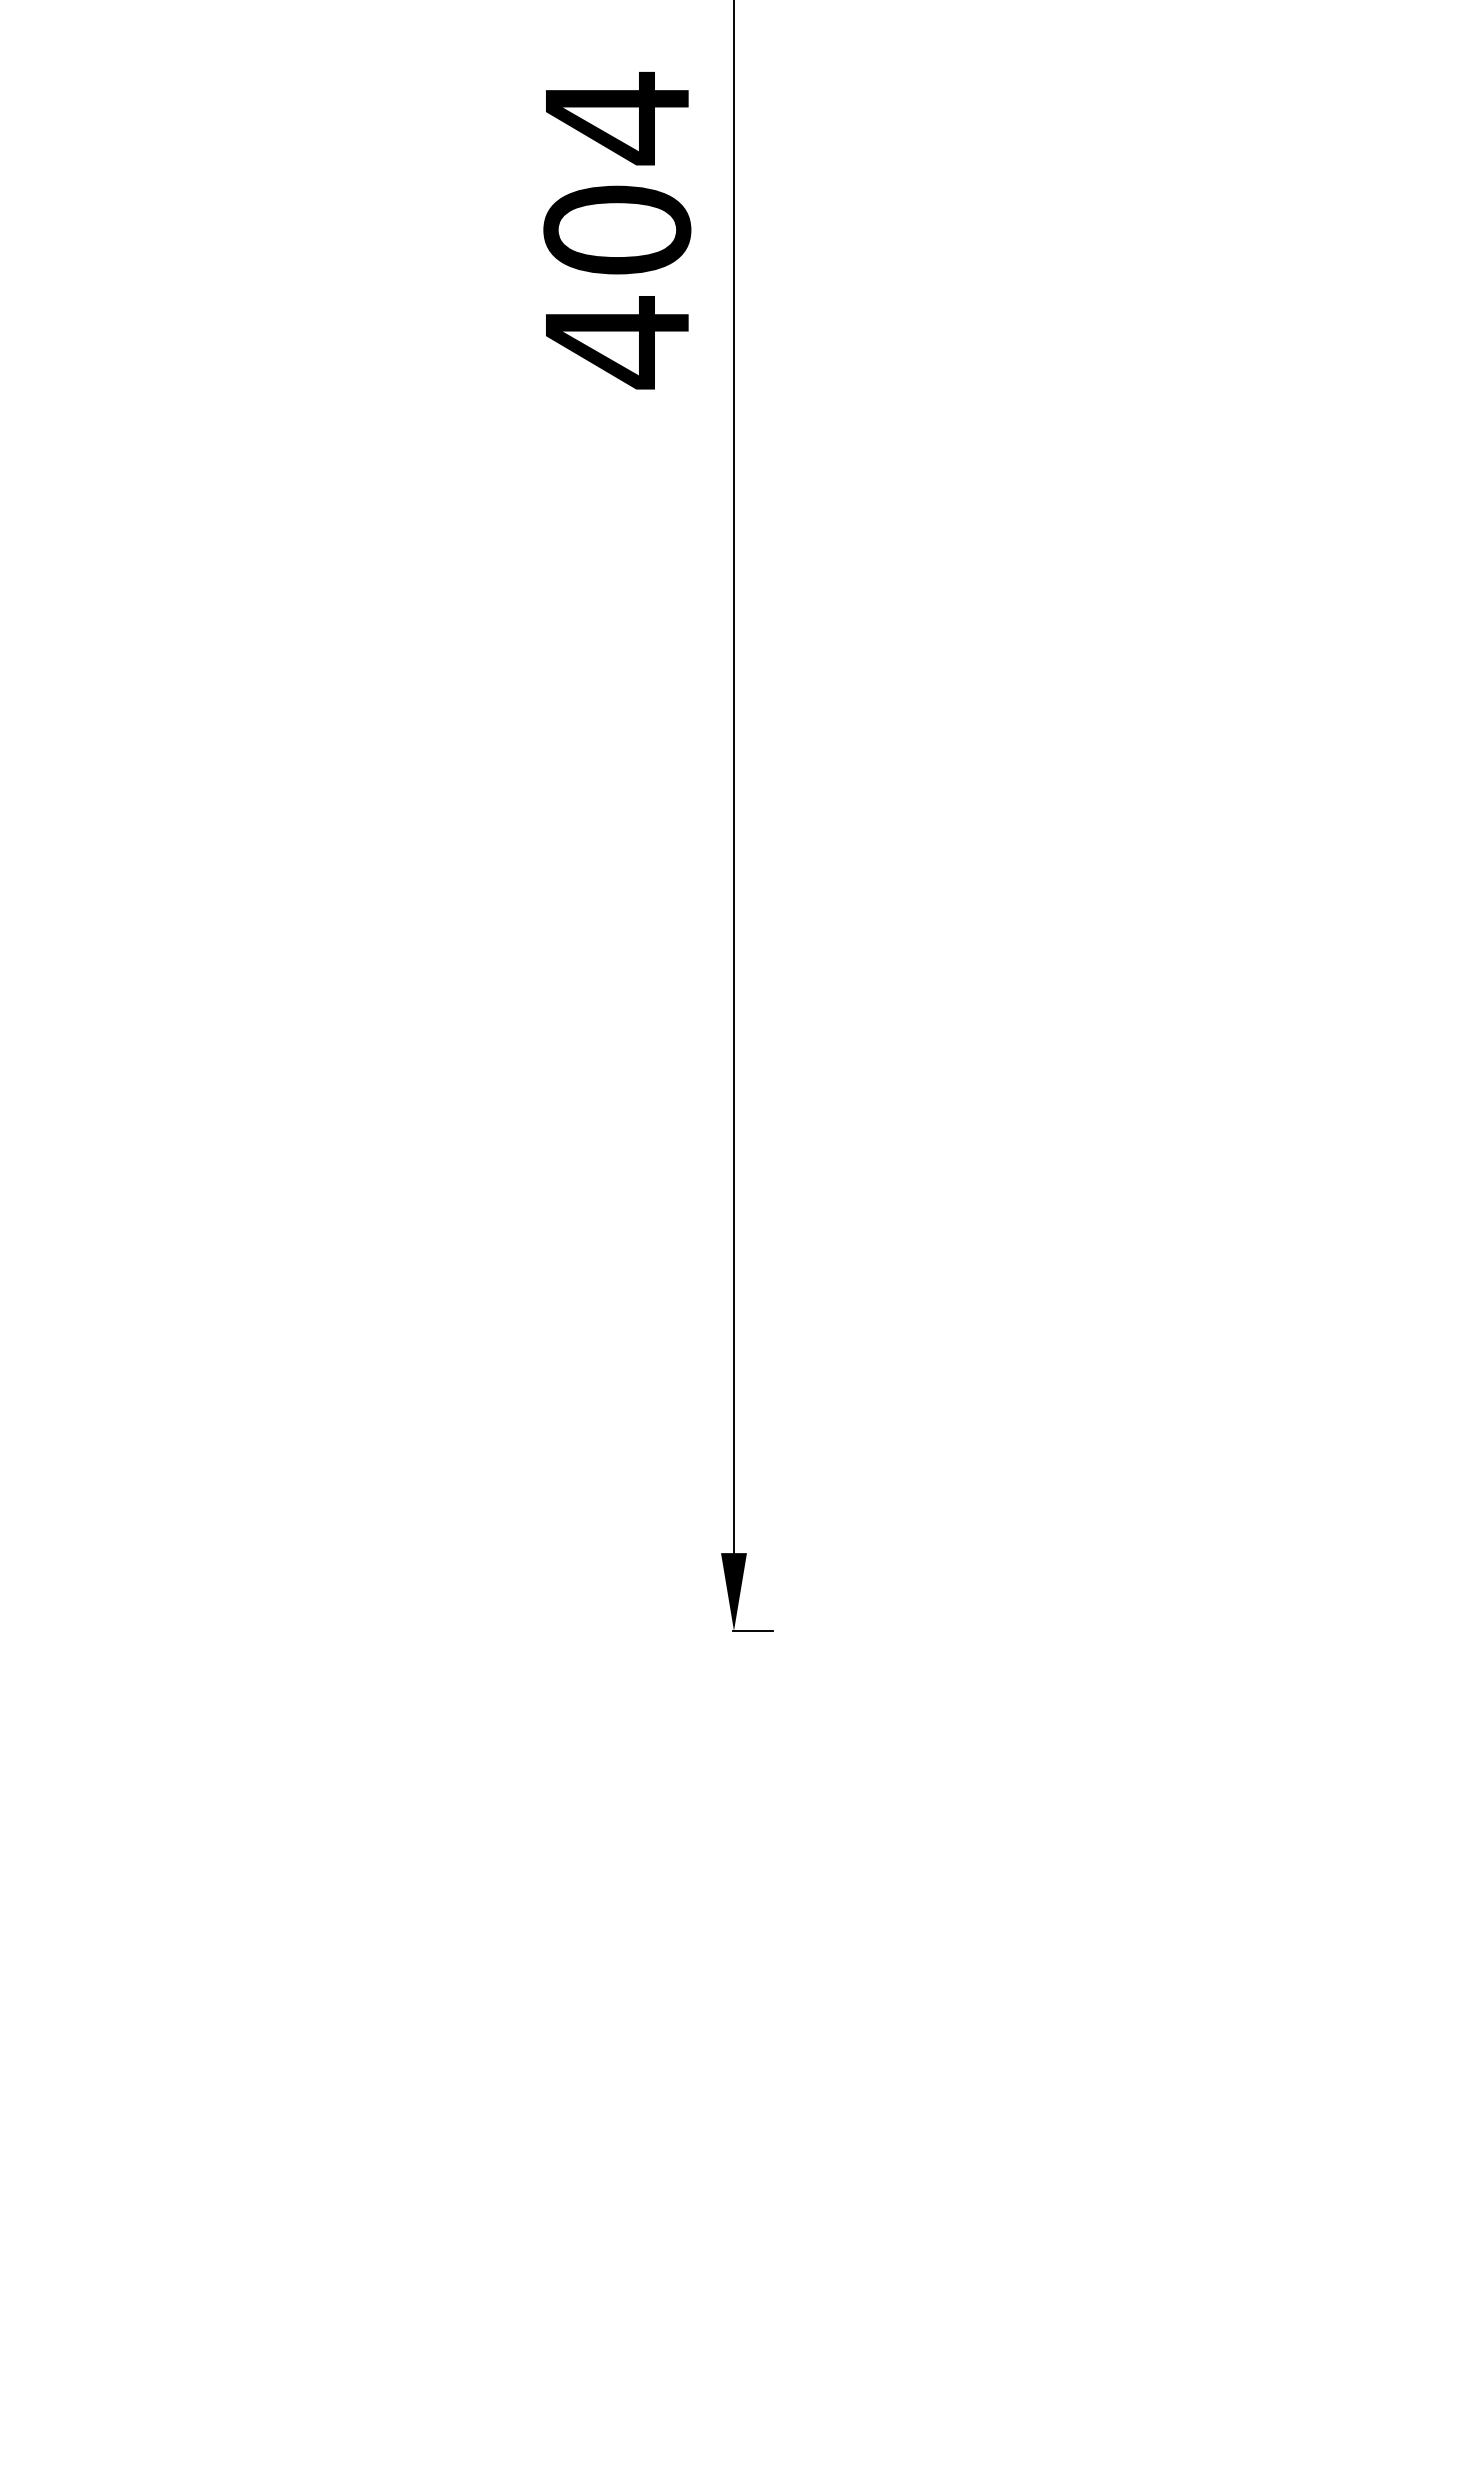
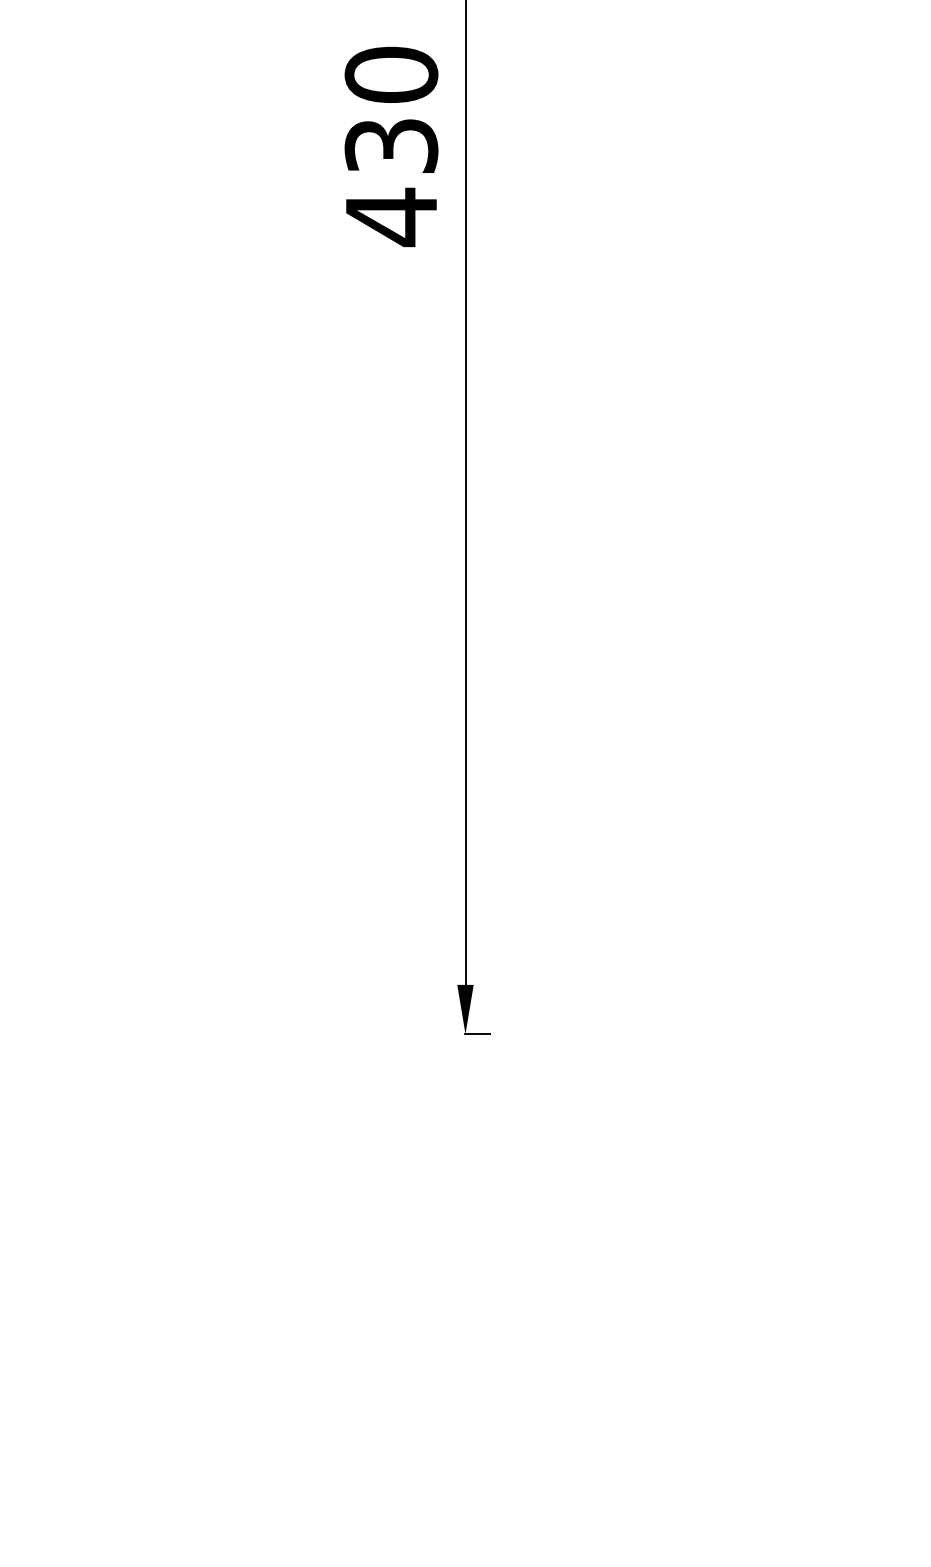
text: (617, 172) -> (391, 109), 404 -> 430

